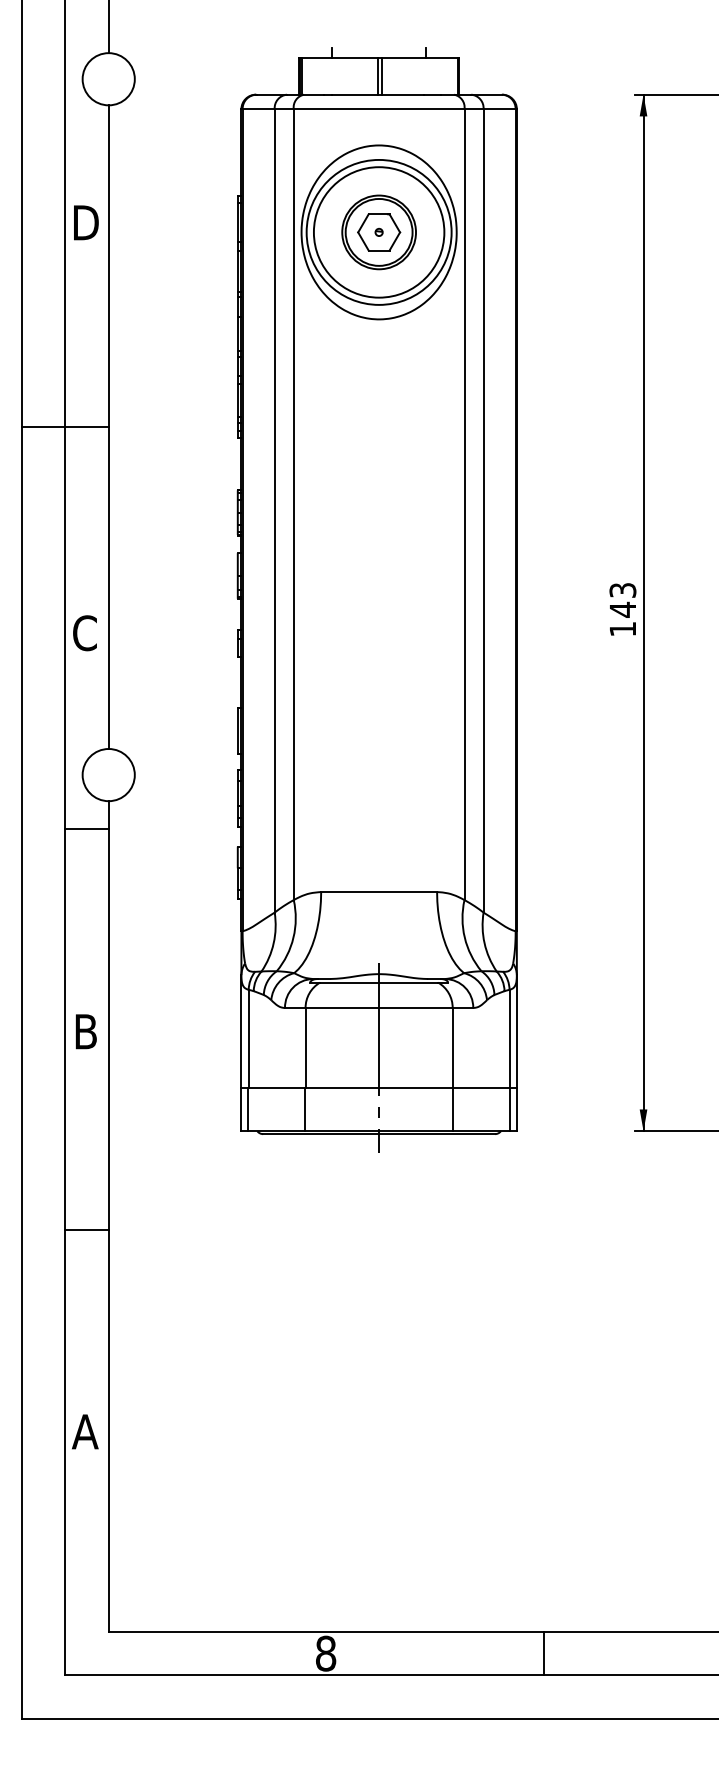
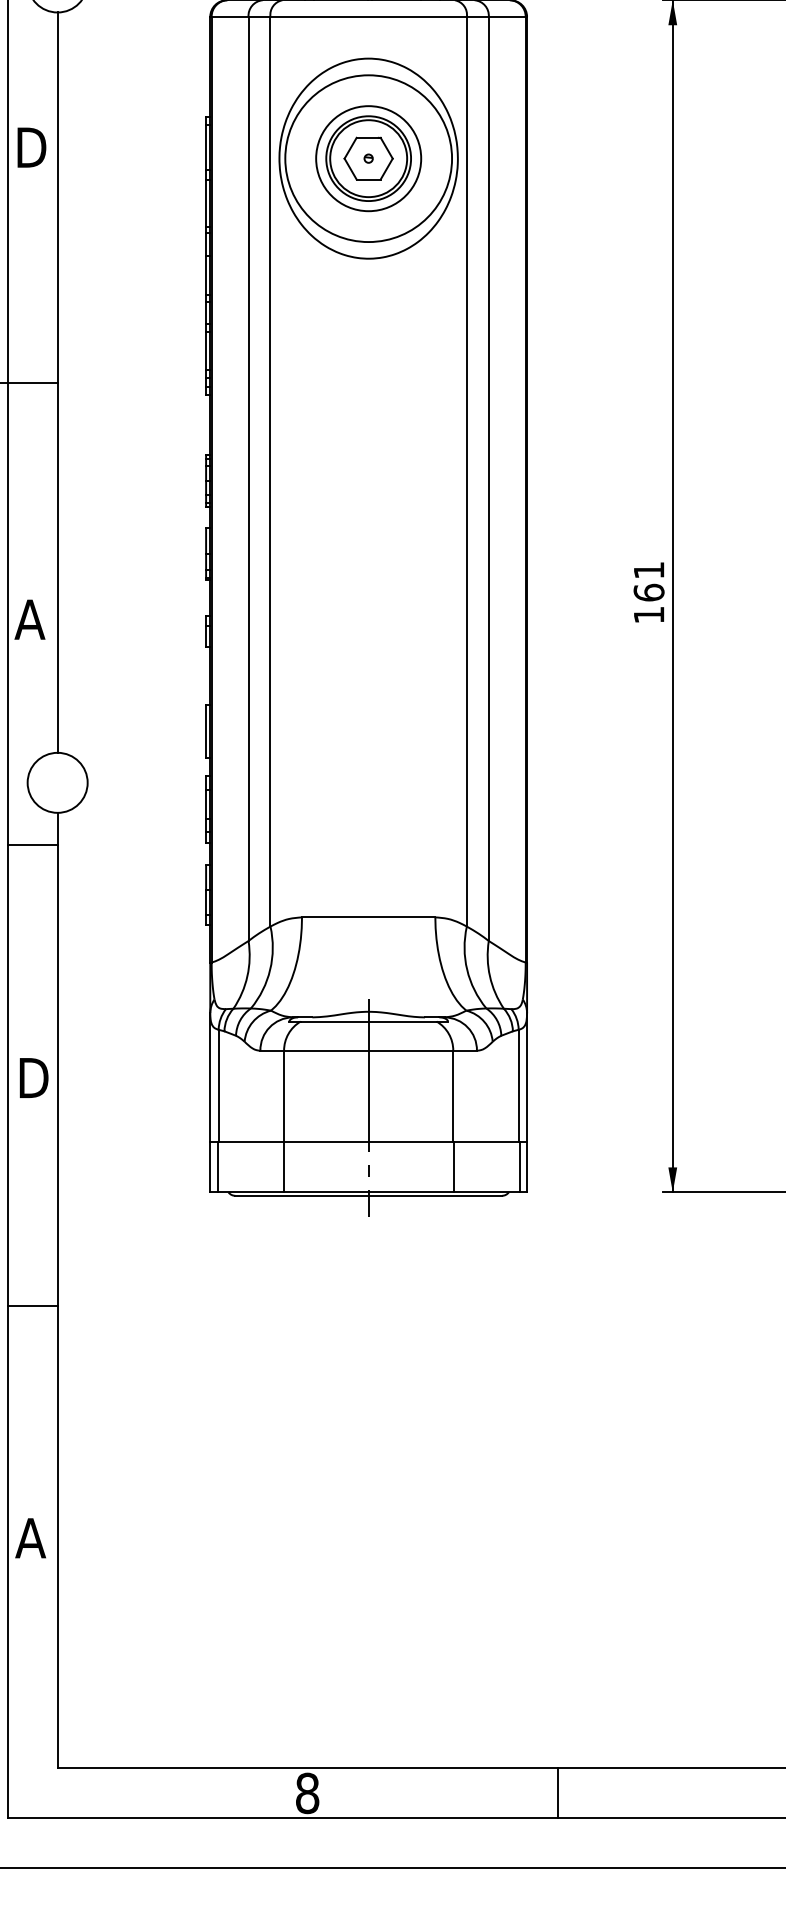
circle: (378, 232) -> (367, 158), size x0.7
text: (622, 600) -> (648, 582), 143 -> 161
text: (84, 633) -> (29, 619), C -> A
text: (90, 1031) -> (36, 1077), B -> D

